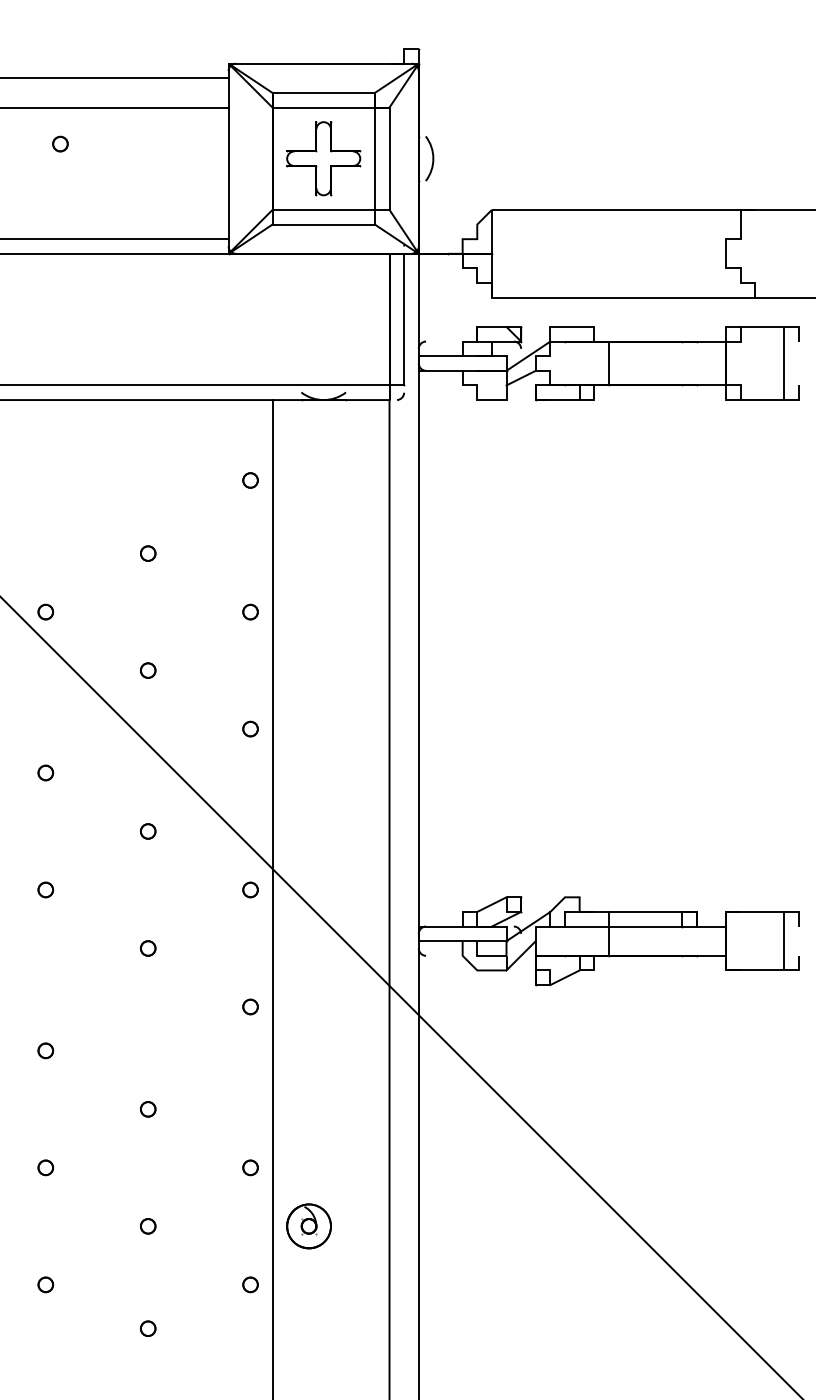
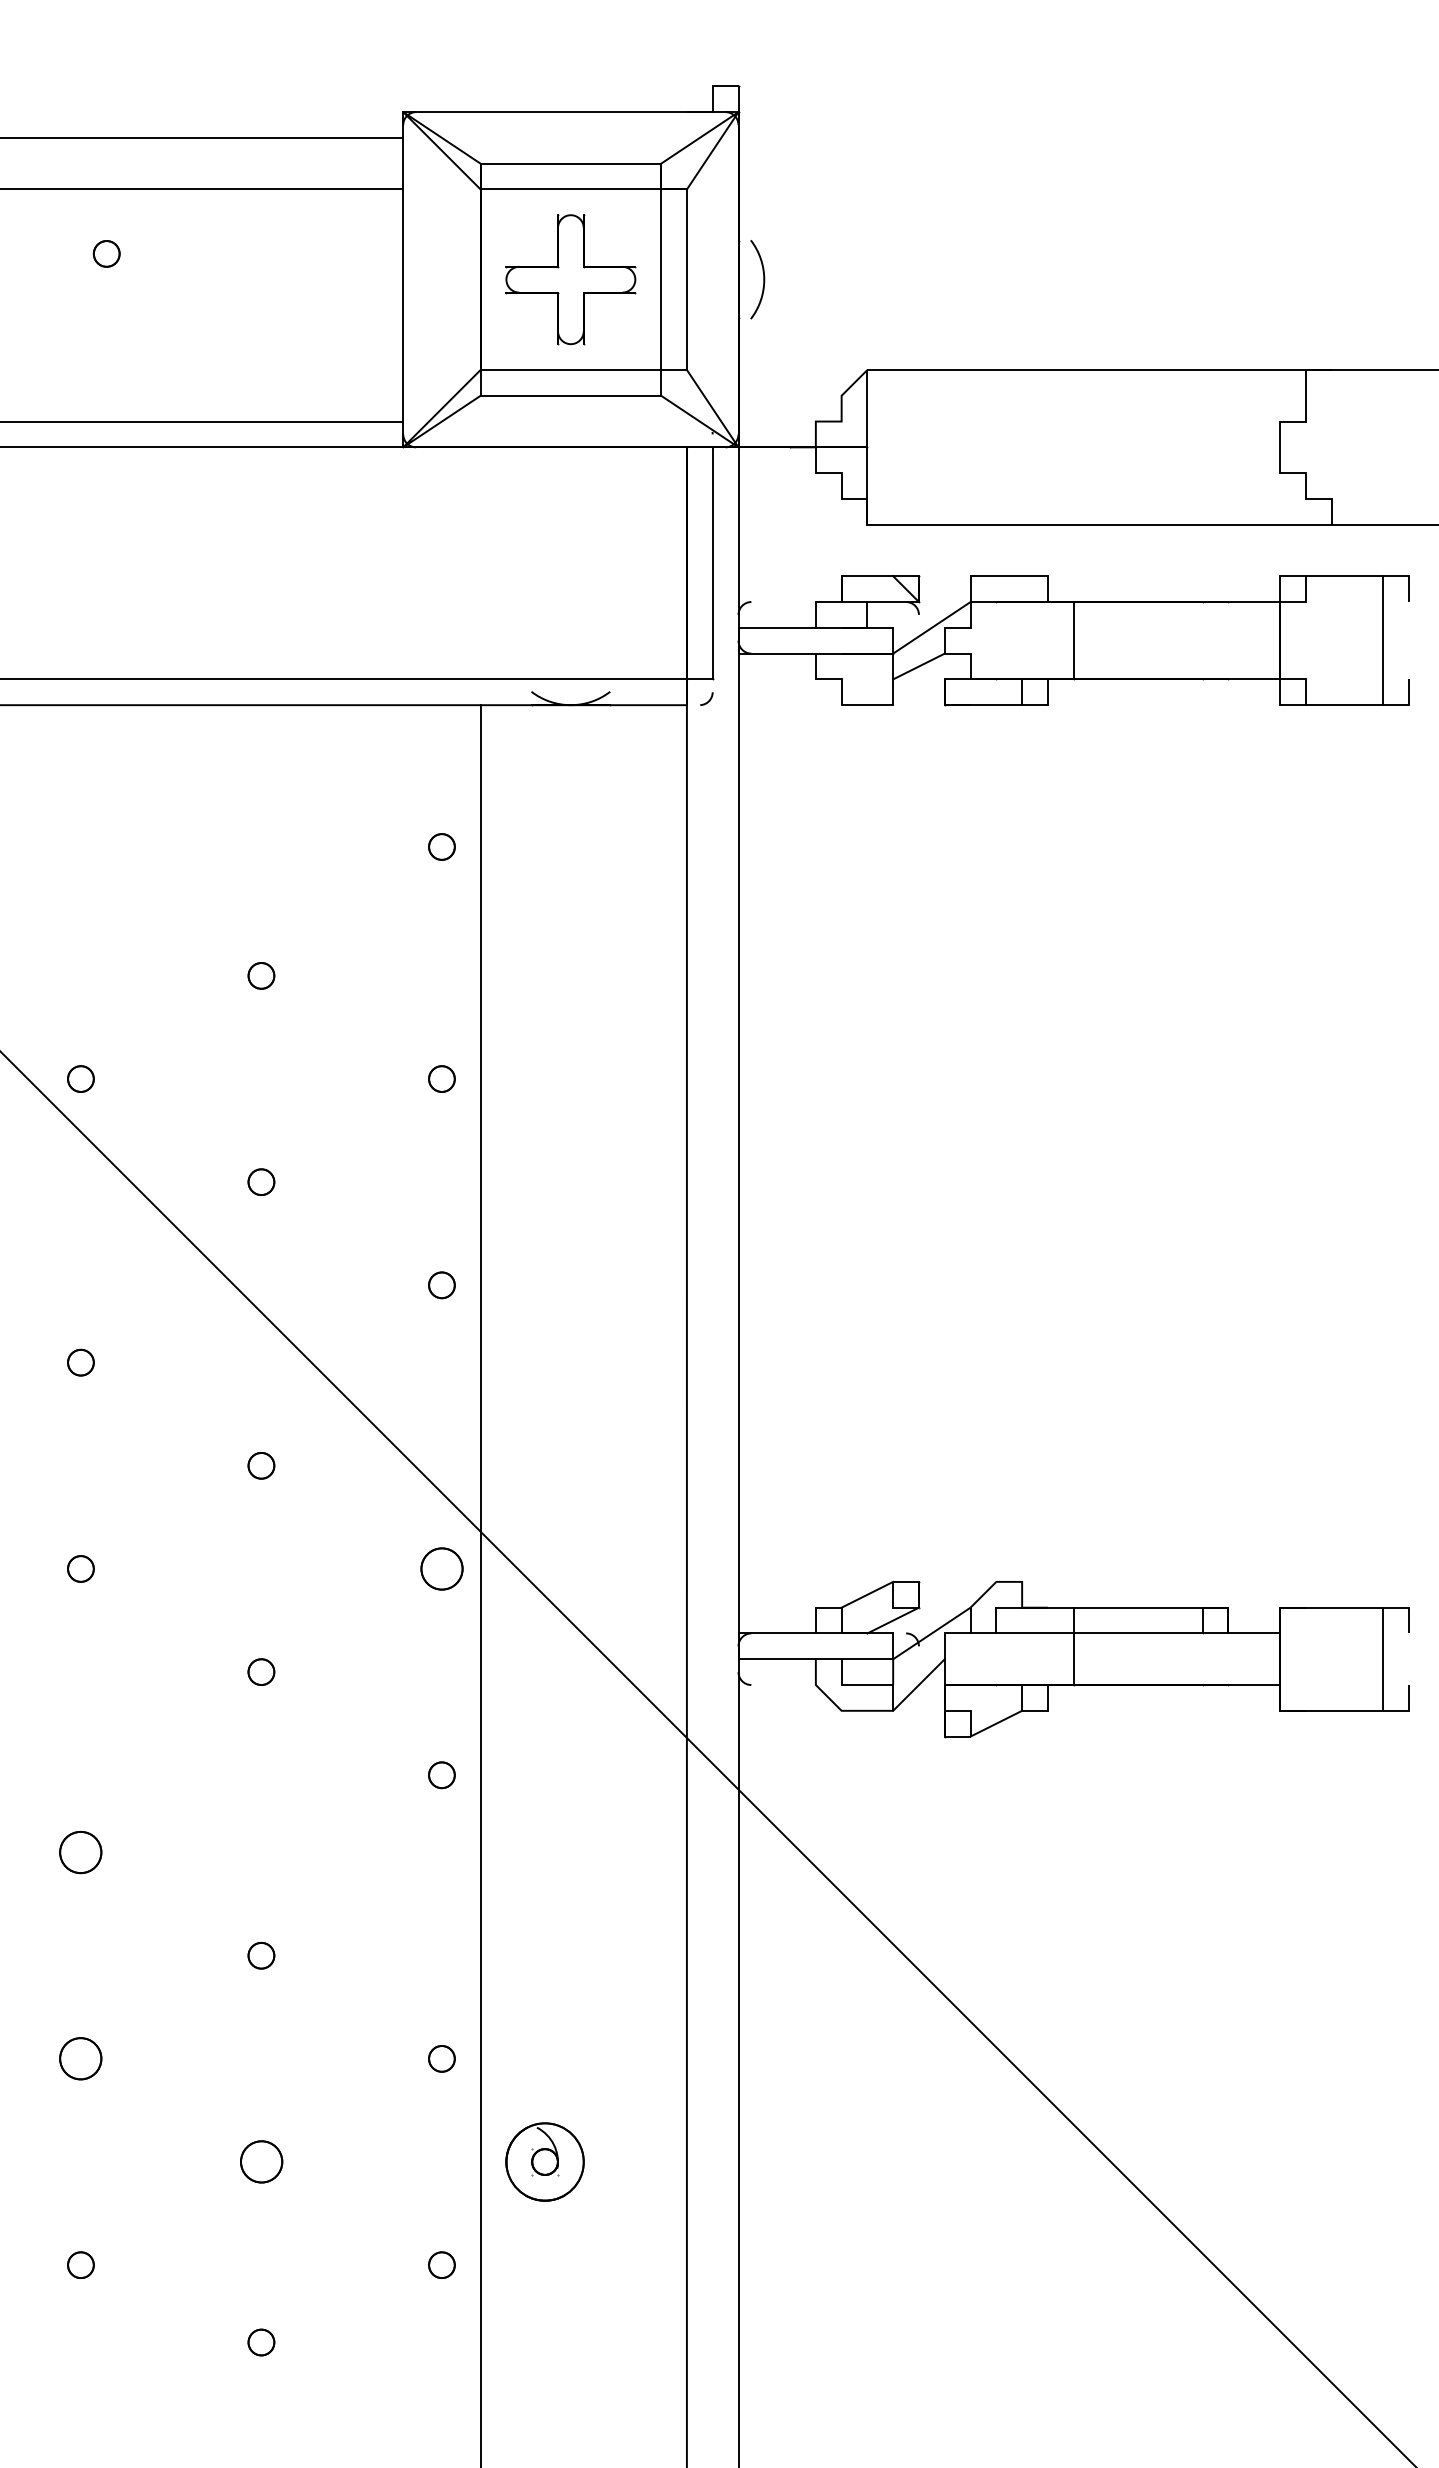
part: (250, 889) -> (441, 1568), size x1.6
part: (45, 1050) -> (80, 1851), size x1.6
part: (45, 1167) -> (80, 2058), size x1.6
part: (147, 1226) -> (260, 2162), size x1.6

